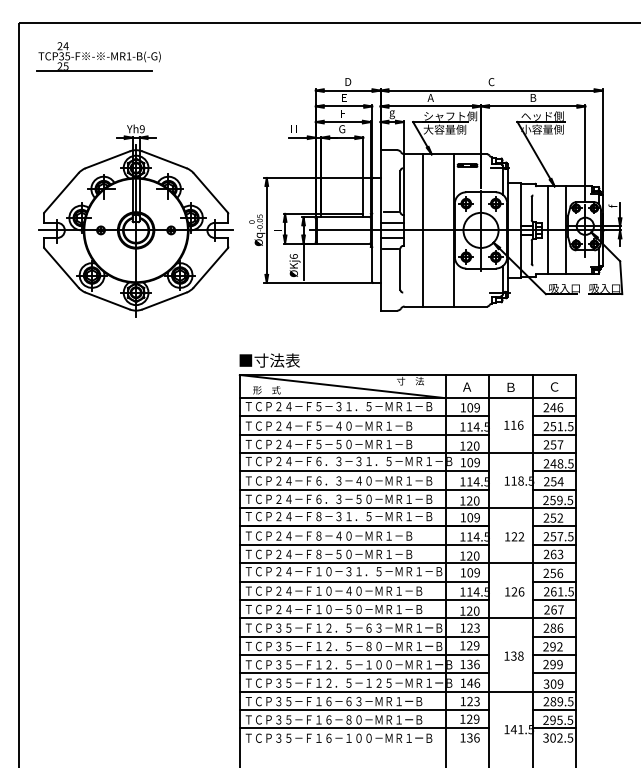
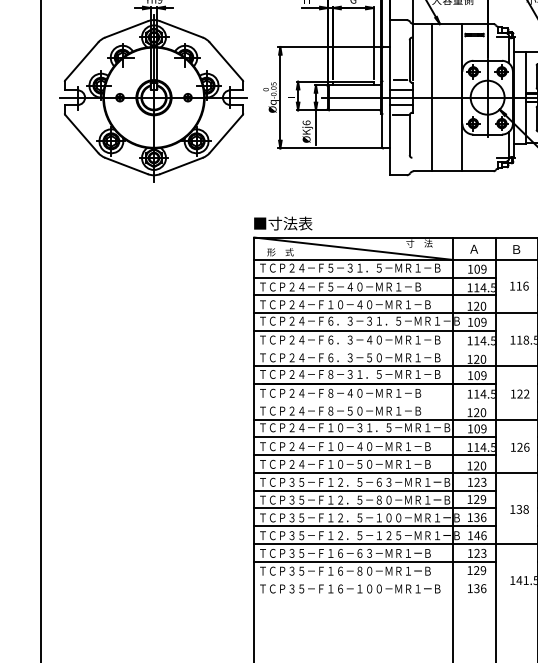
text: (369, 444) -> (379, 304), ＴＣＰ２４－Ｆ５－５０－ＭＲ１－Ｂ -> ＴＣＰ２４－Ｆ１０－４０－ＭＲ１－Ｂ
line: (364, 489) -> (374, 348), removed
line: (364, 544) -> (374, 401), removed
line: (364, 728) -> (374, 579), removed

